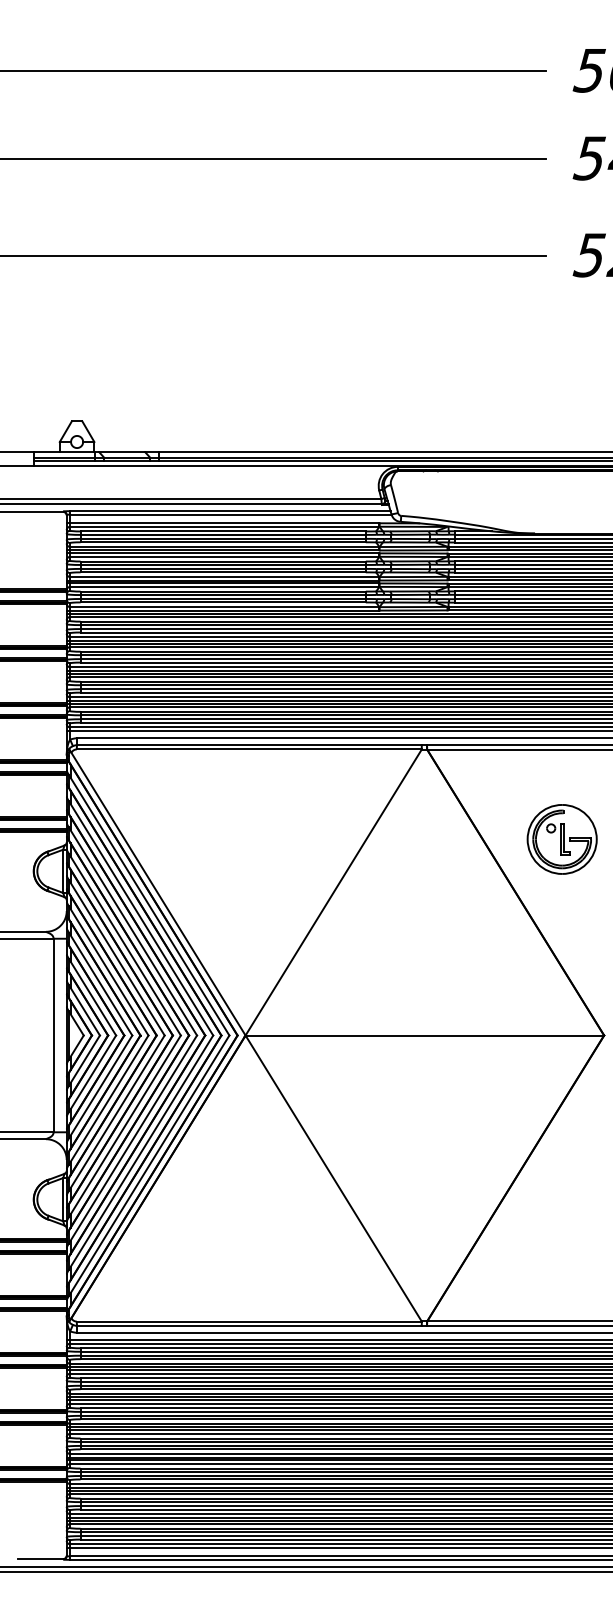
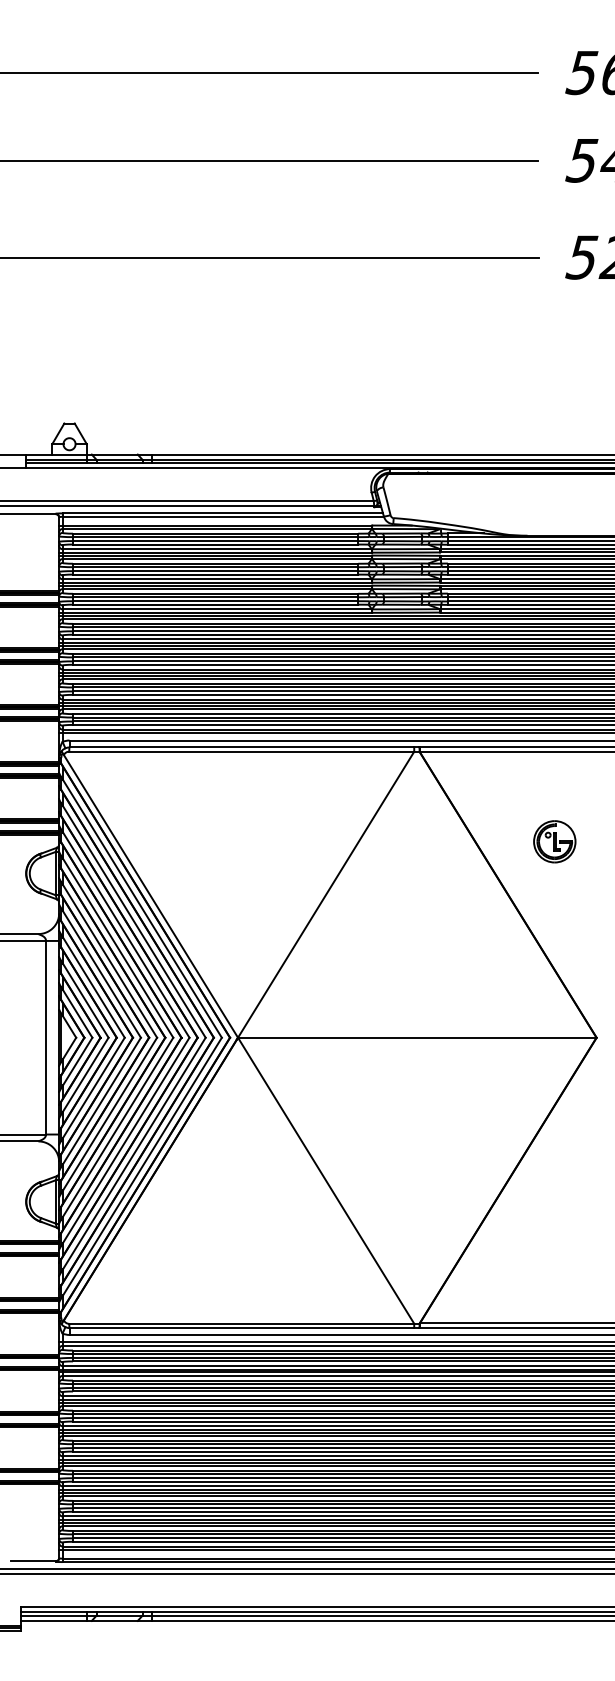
part: (562, 839) -> (554, 841), size x0.6

